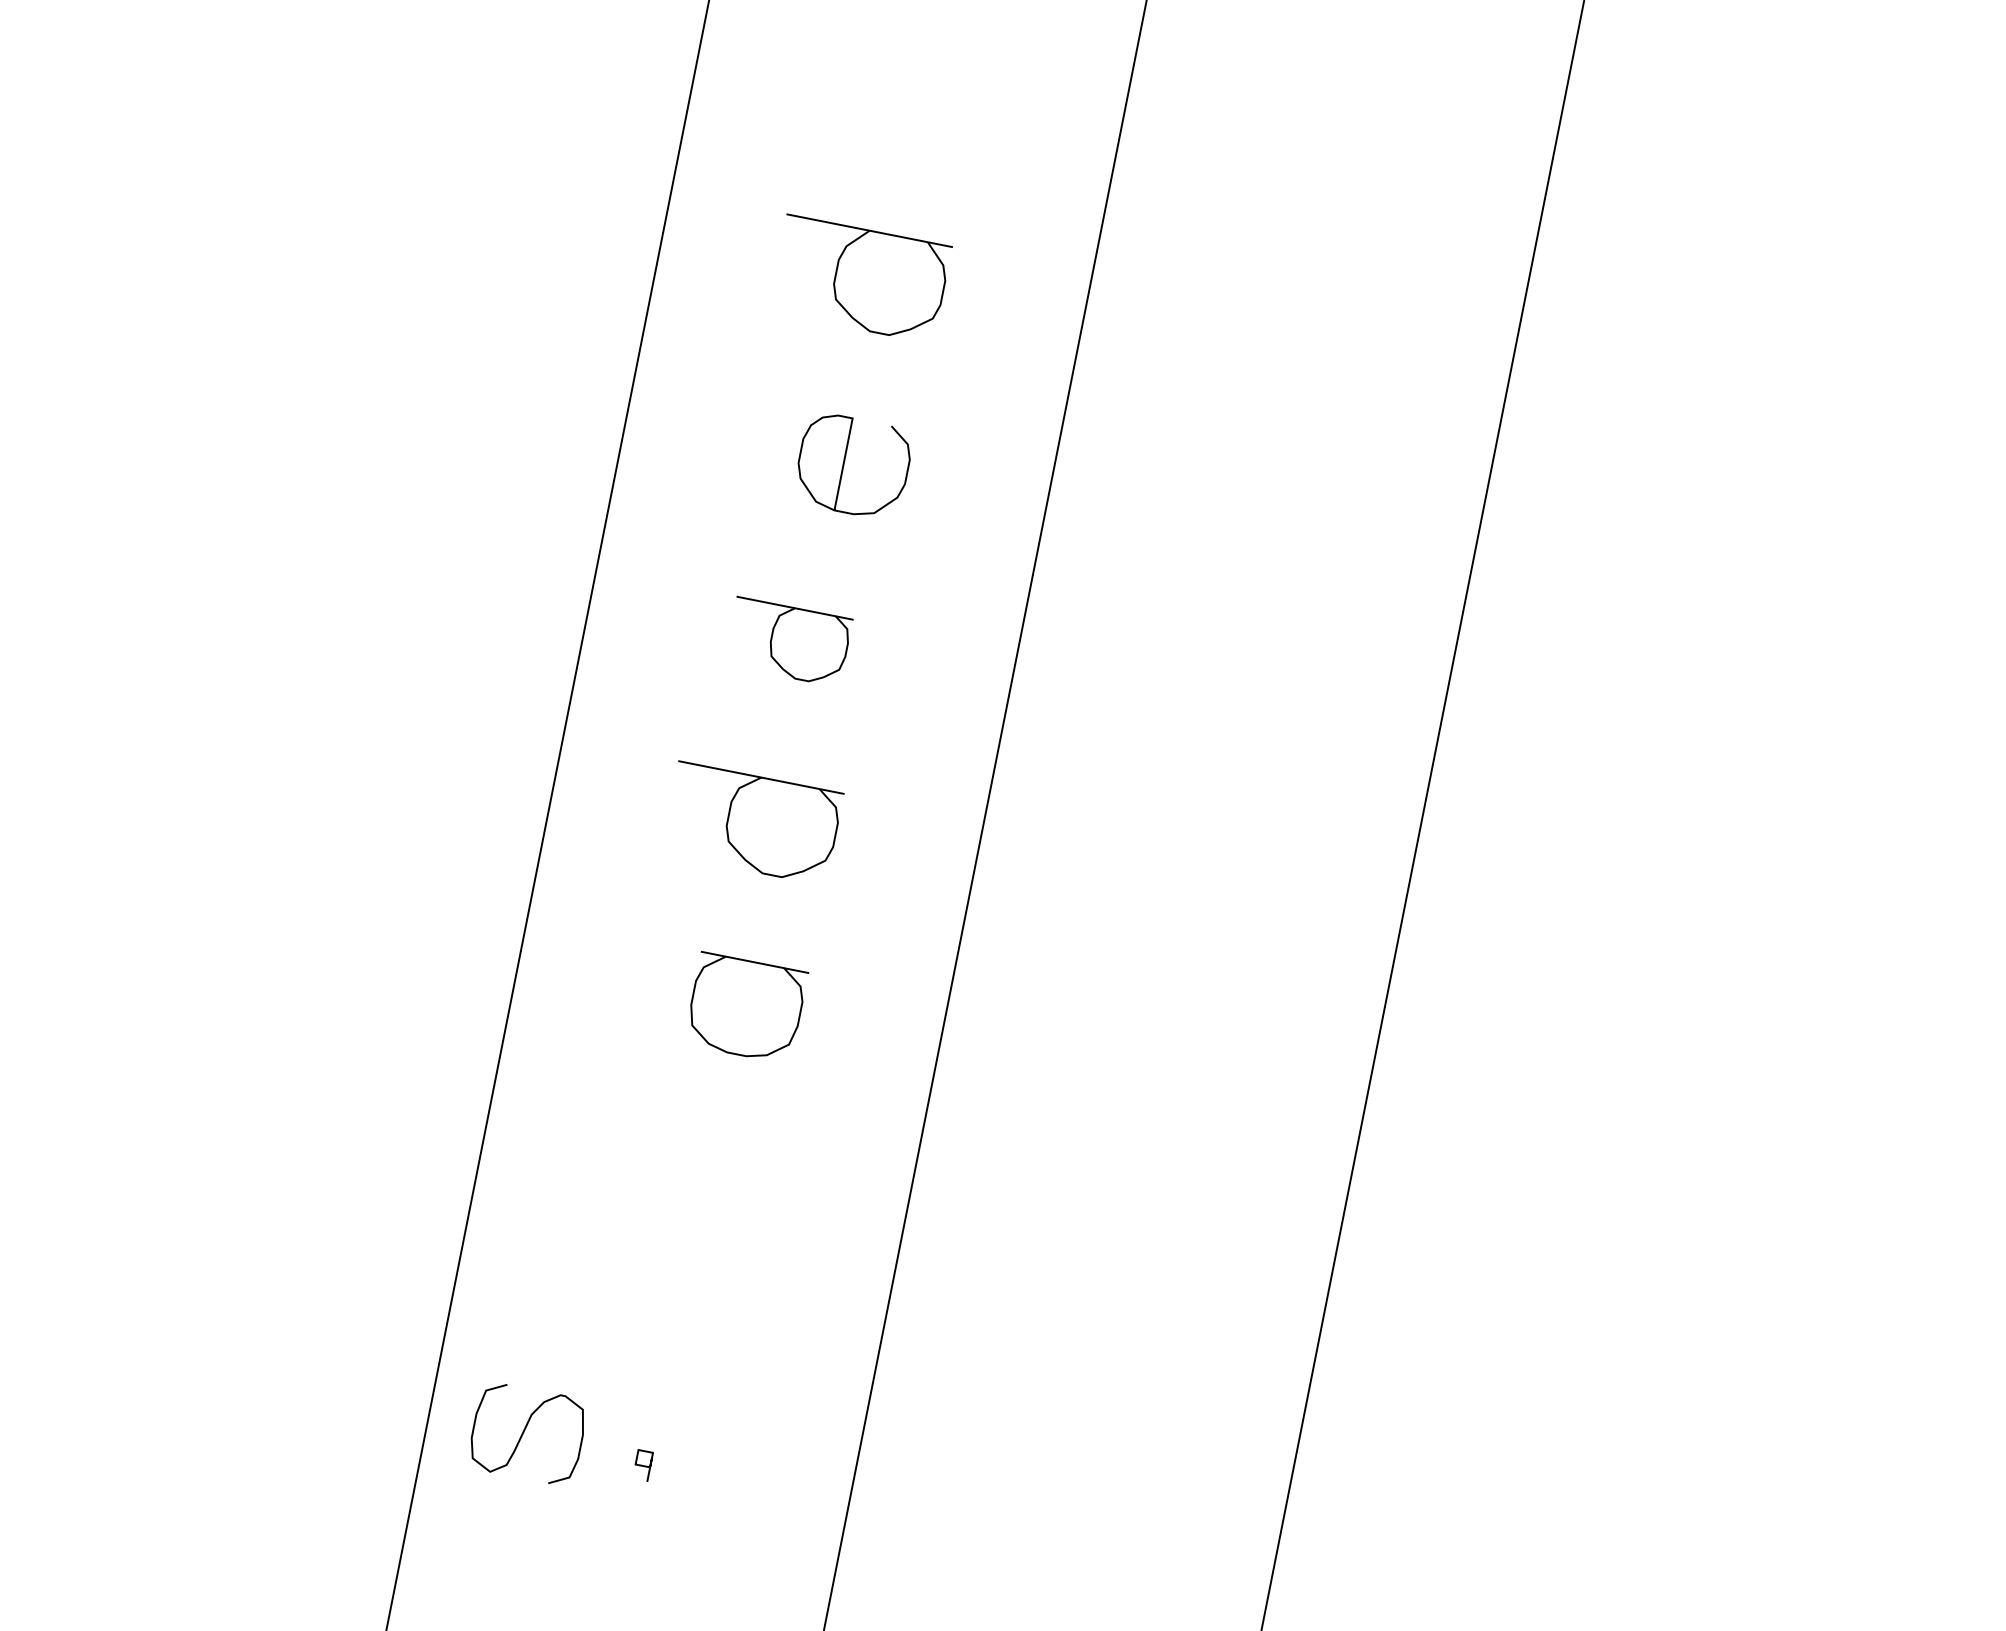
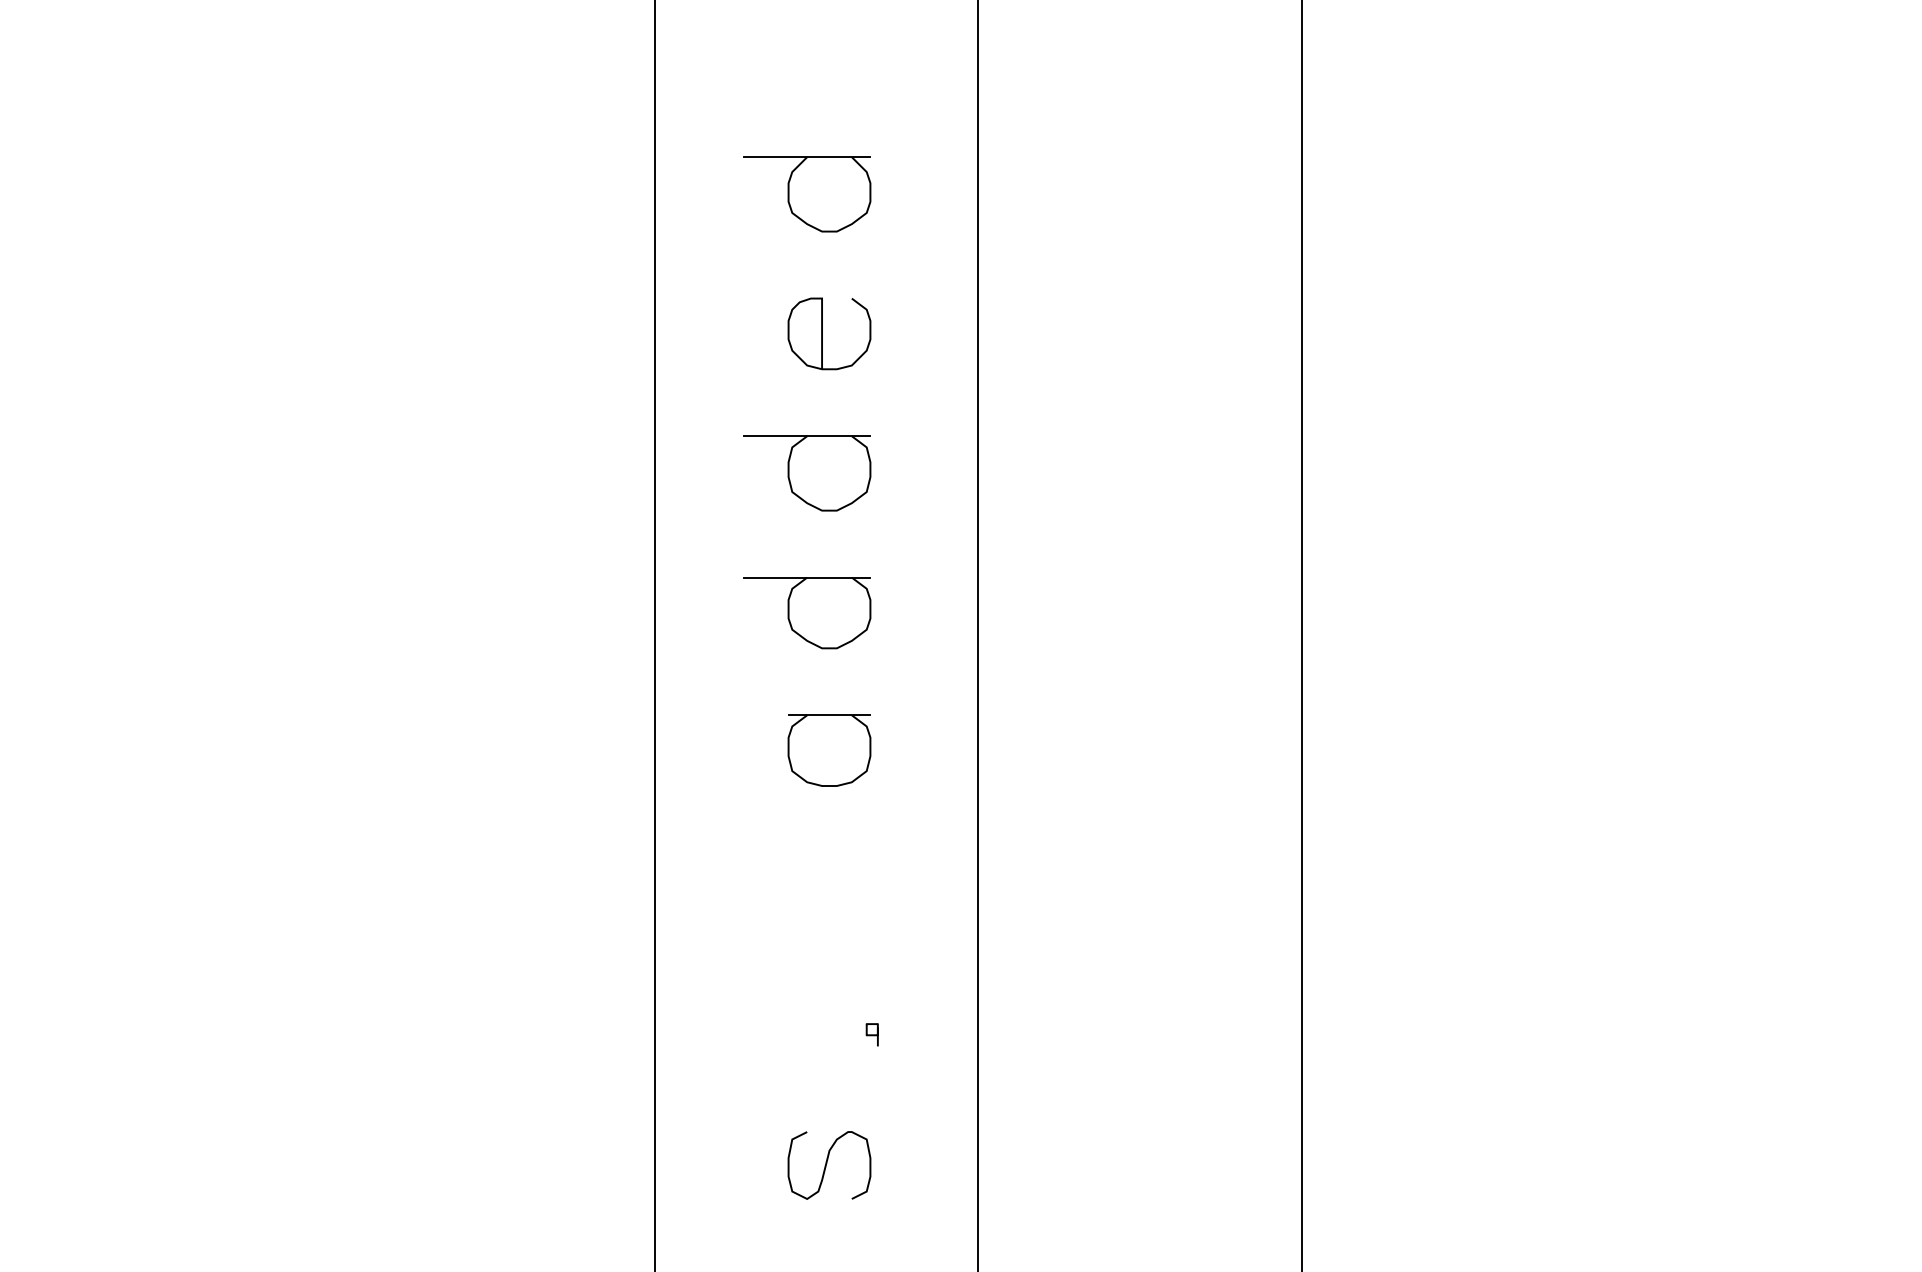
part: (788, 642) -> (807, 473), size x1.43
curve: (525, 1430) -> (827, 1163), moved
part: (642, 1464) -> (871, 1034), moved

